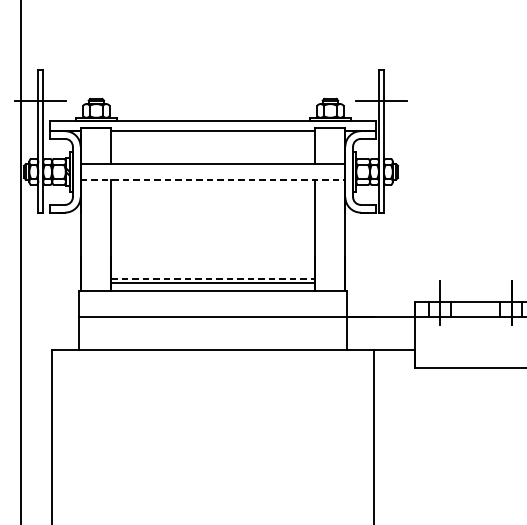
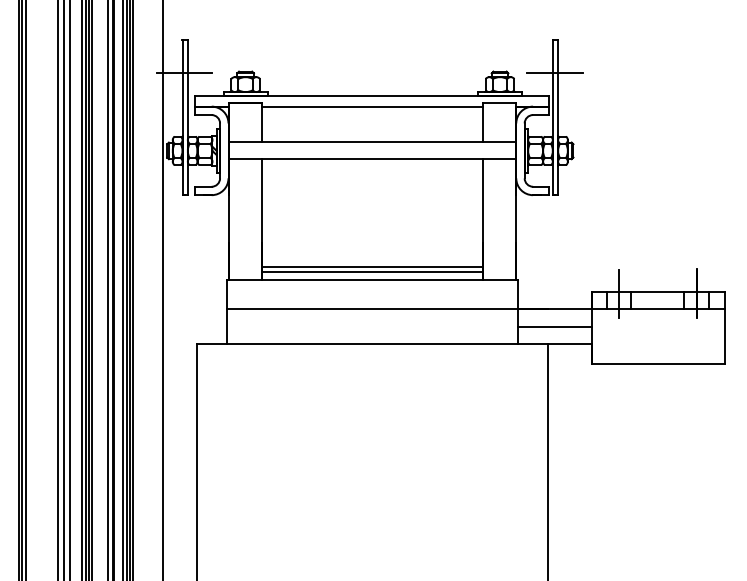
line: (213, 179) -> (372, 159), dashed -> solid
line: (213, 279) -> (372, 267), dashed -> solid
line: (380, 333) -> (554, 326), added

